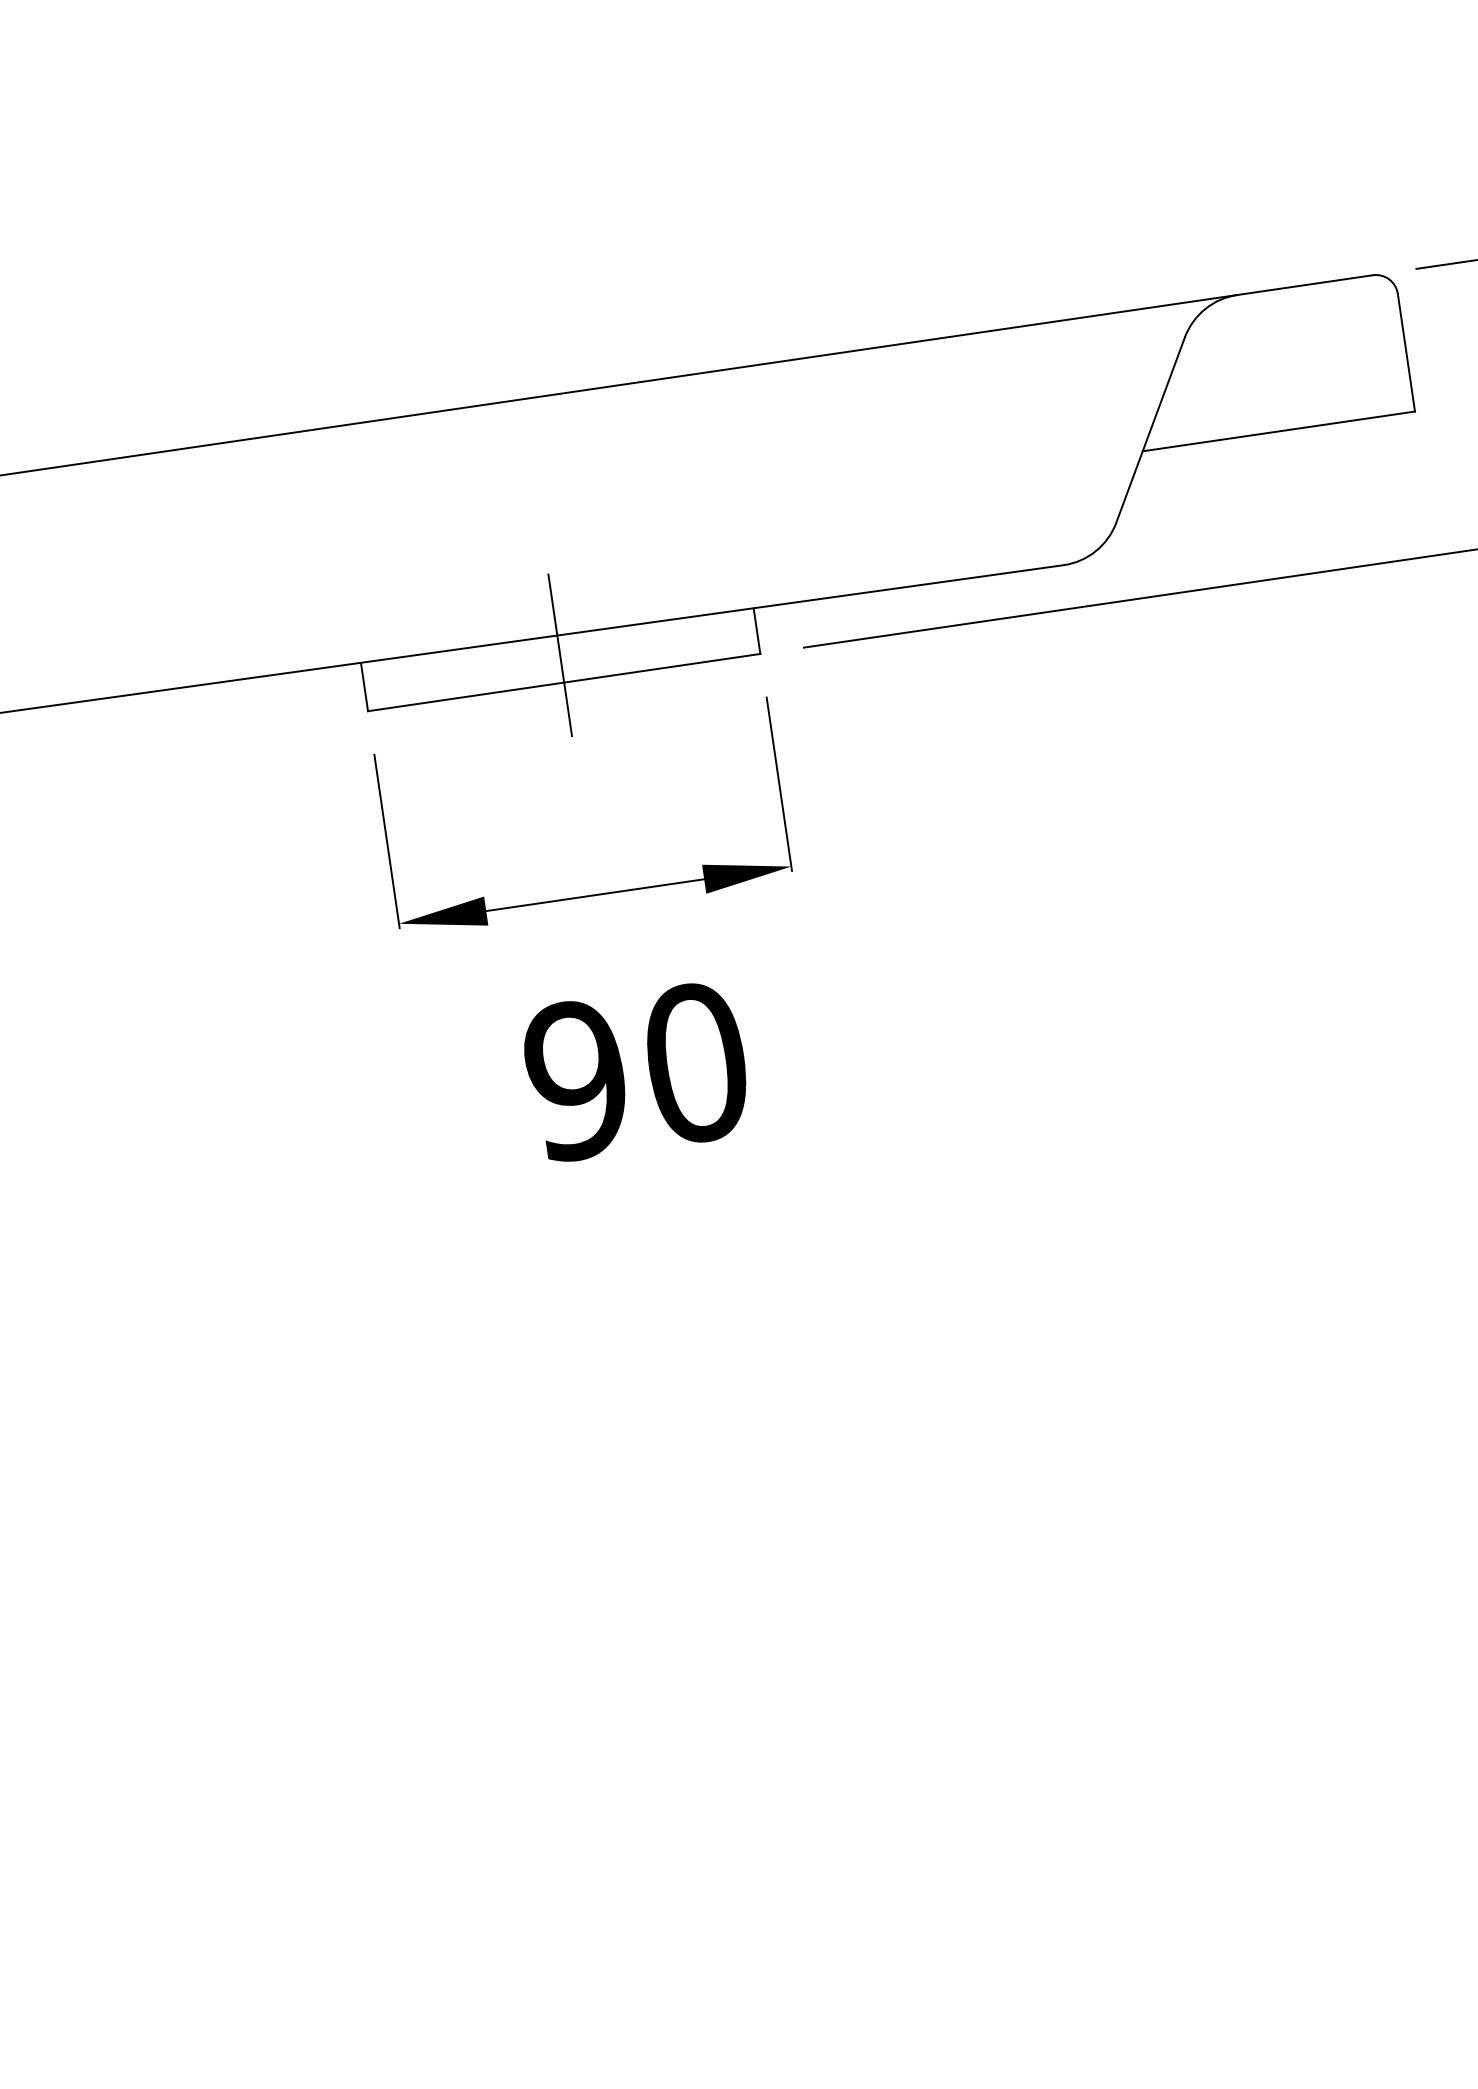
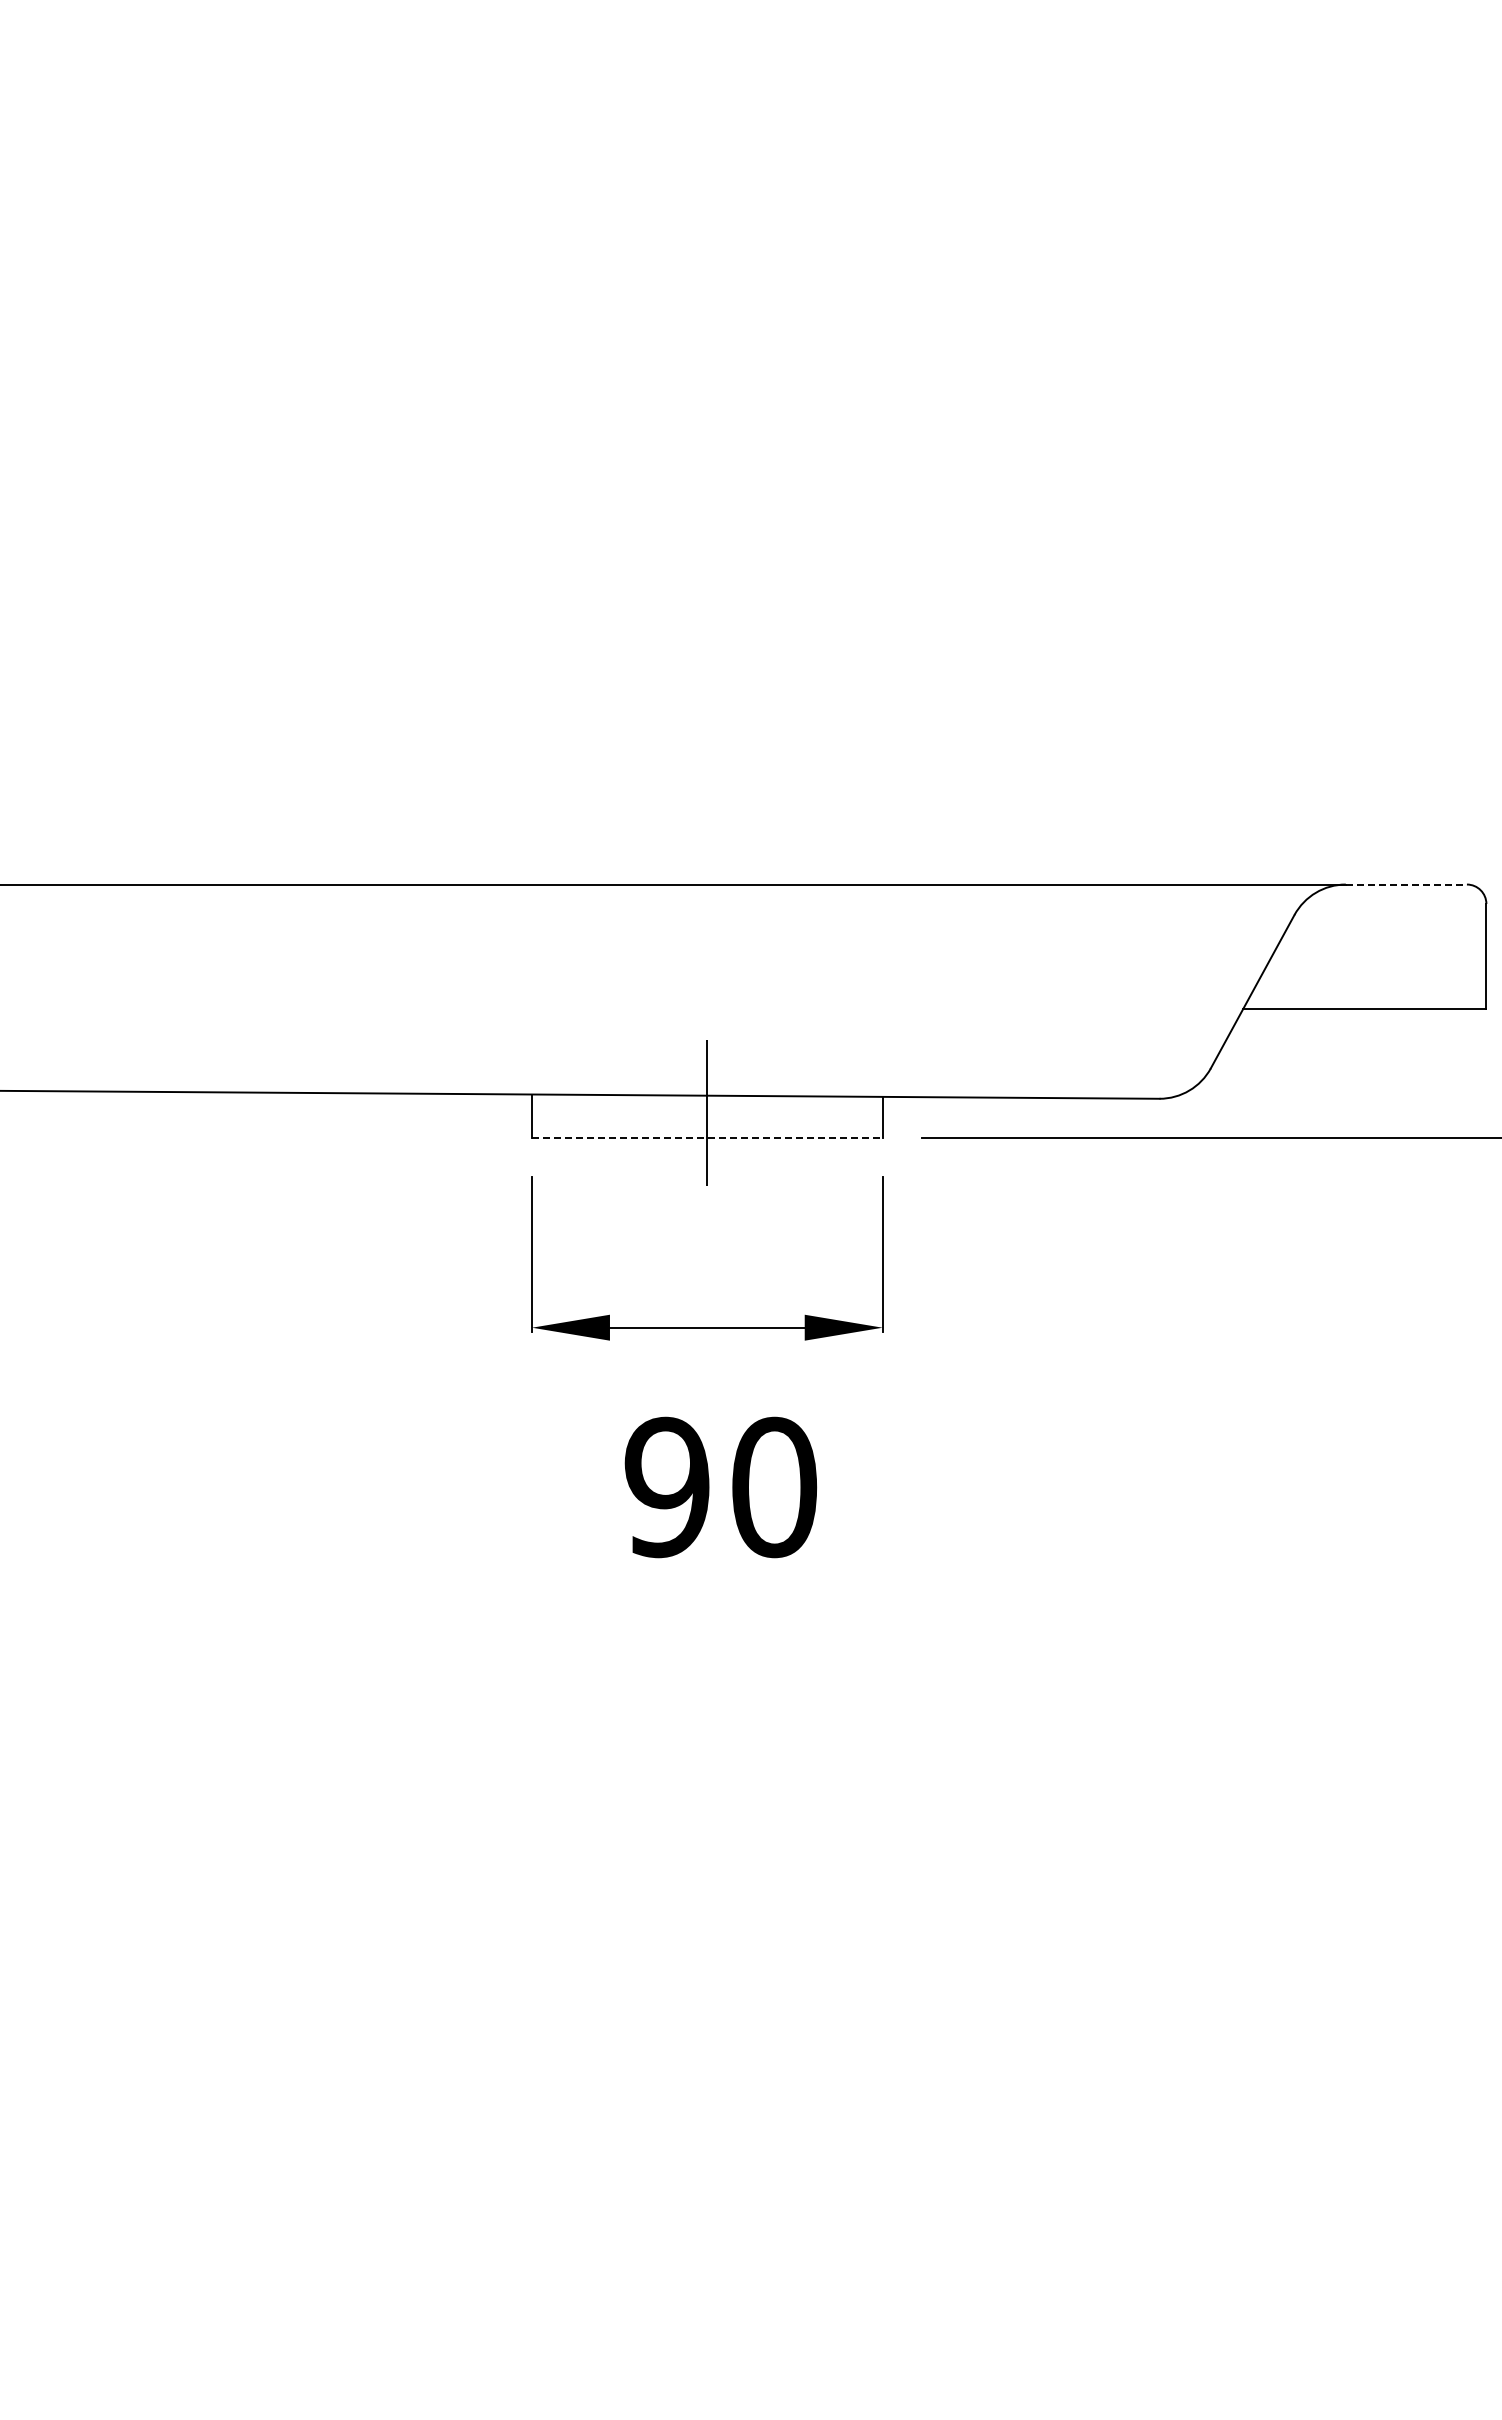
line: (1305, 285) -> (1406, 884), solid -> dashed
line: (564, 682) -> (707, 1137), solid -> dashed

